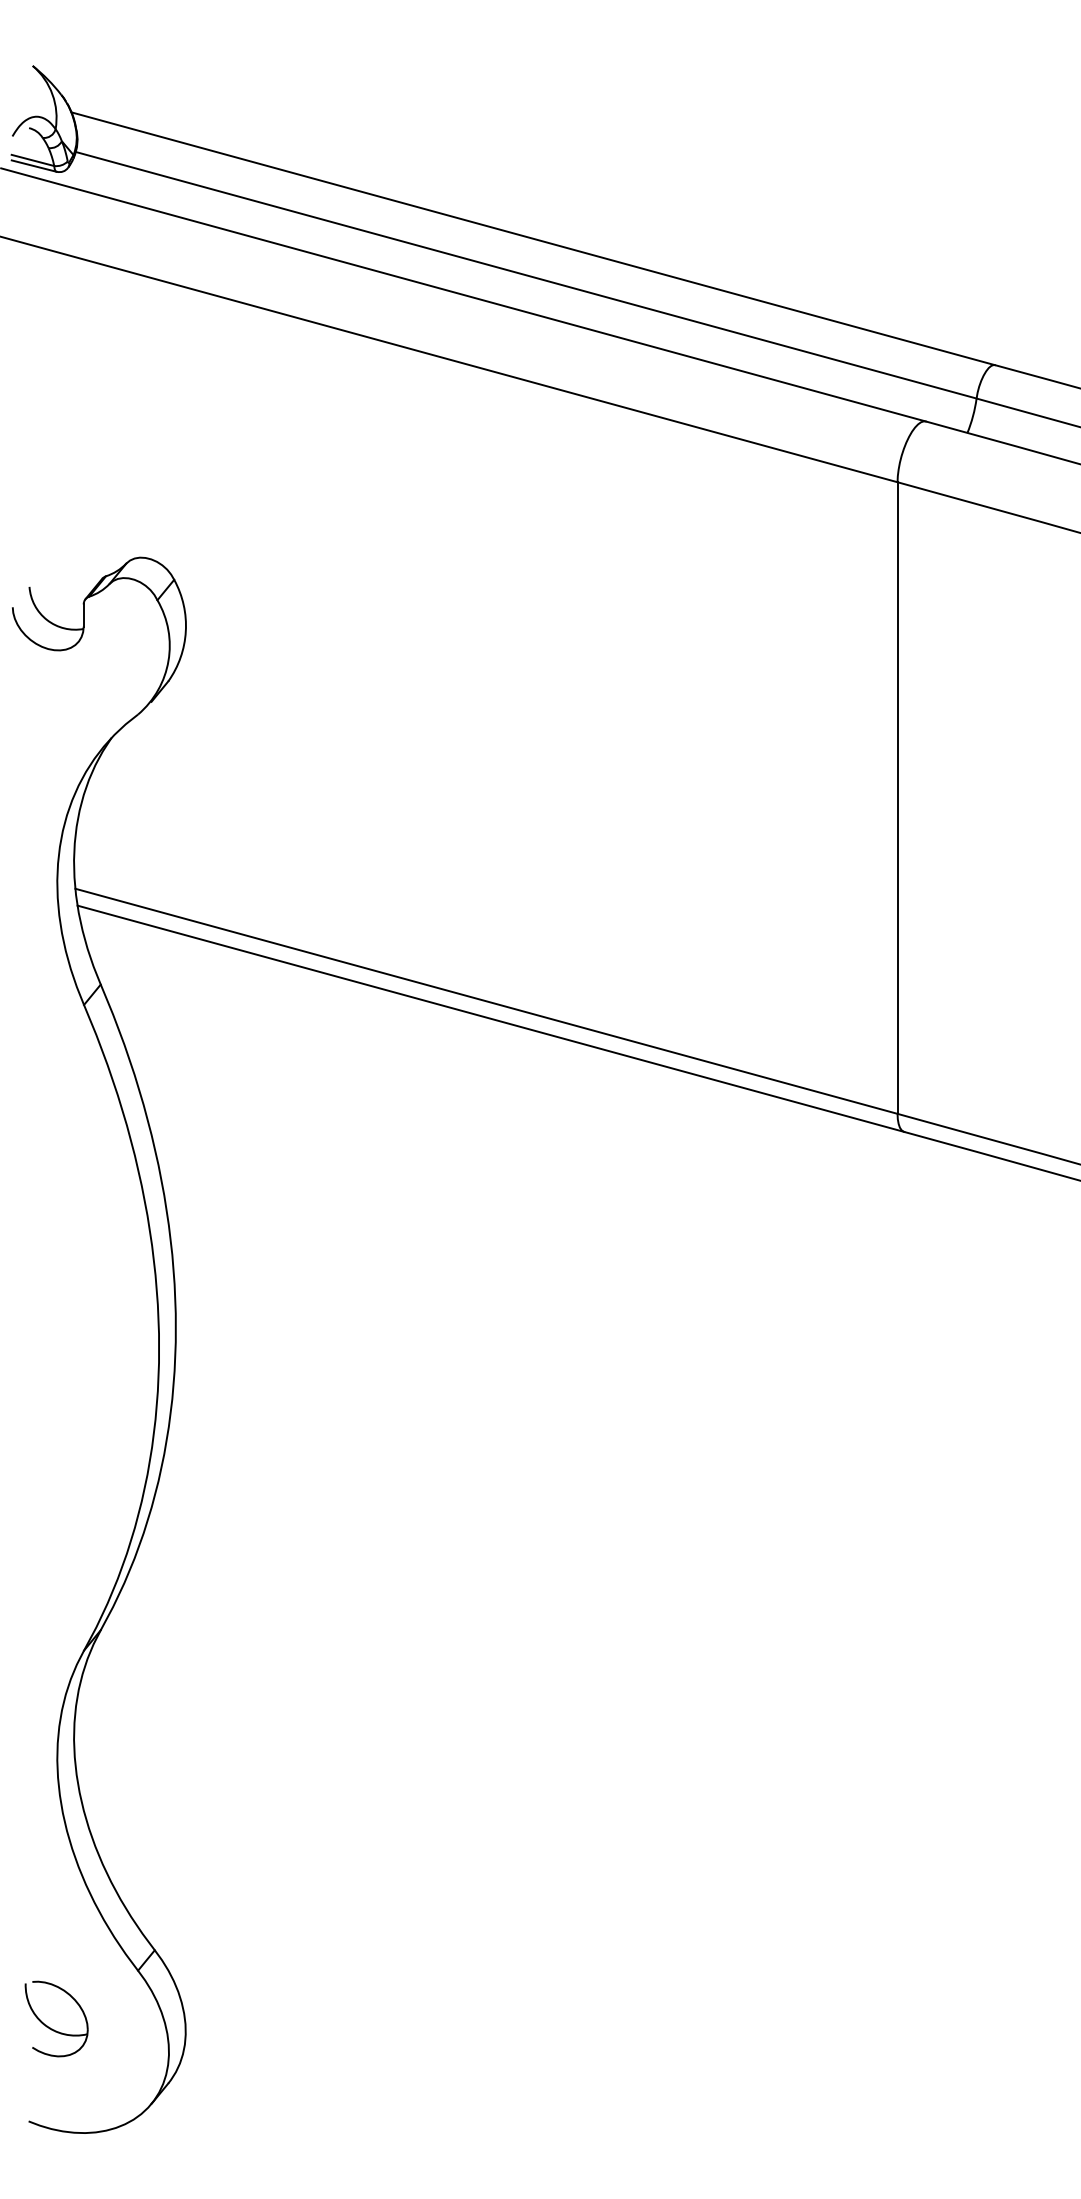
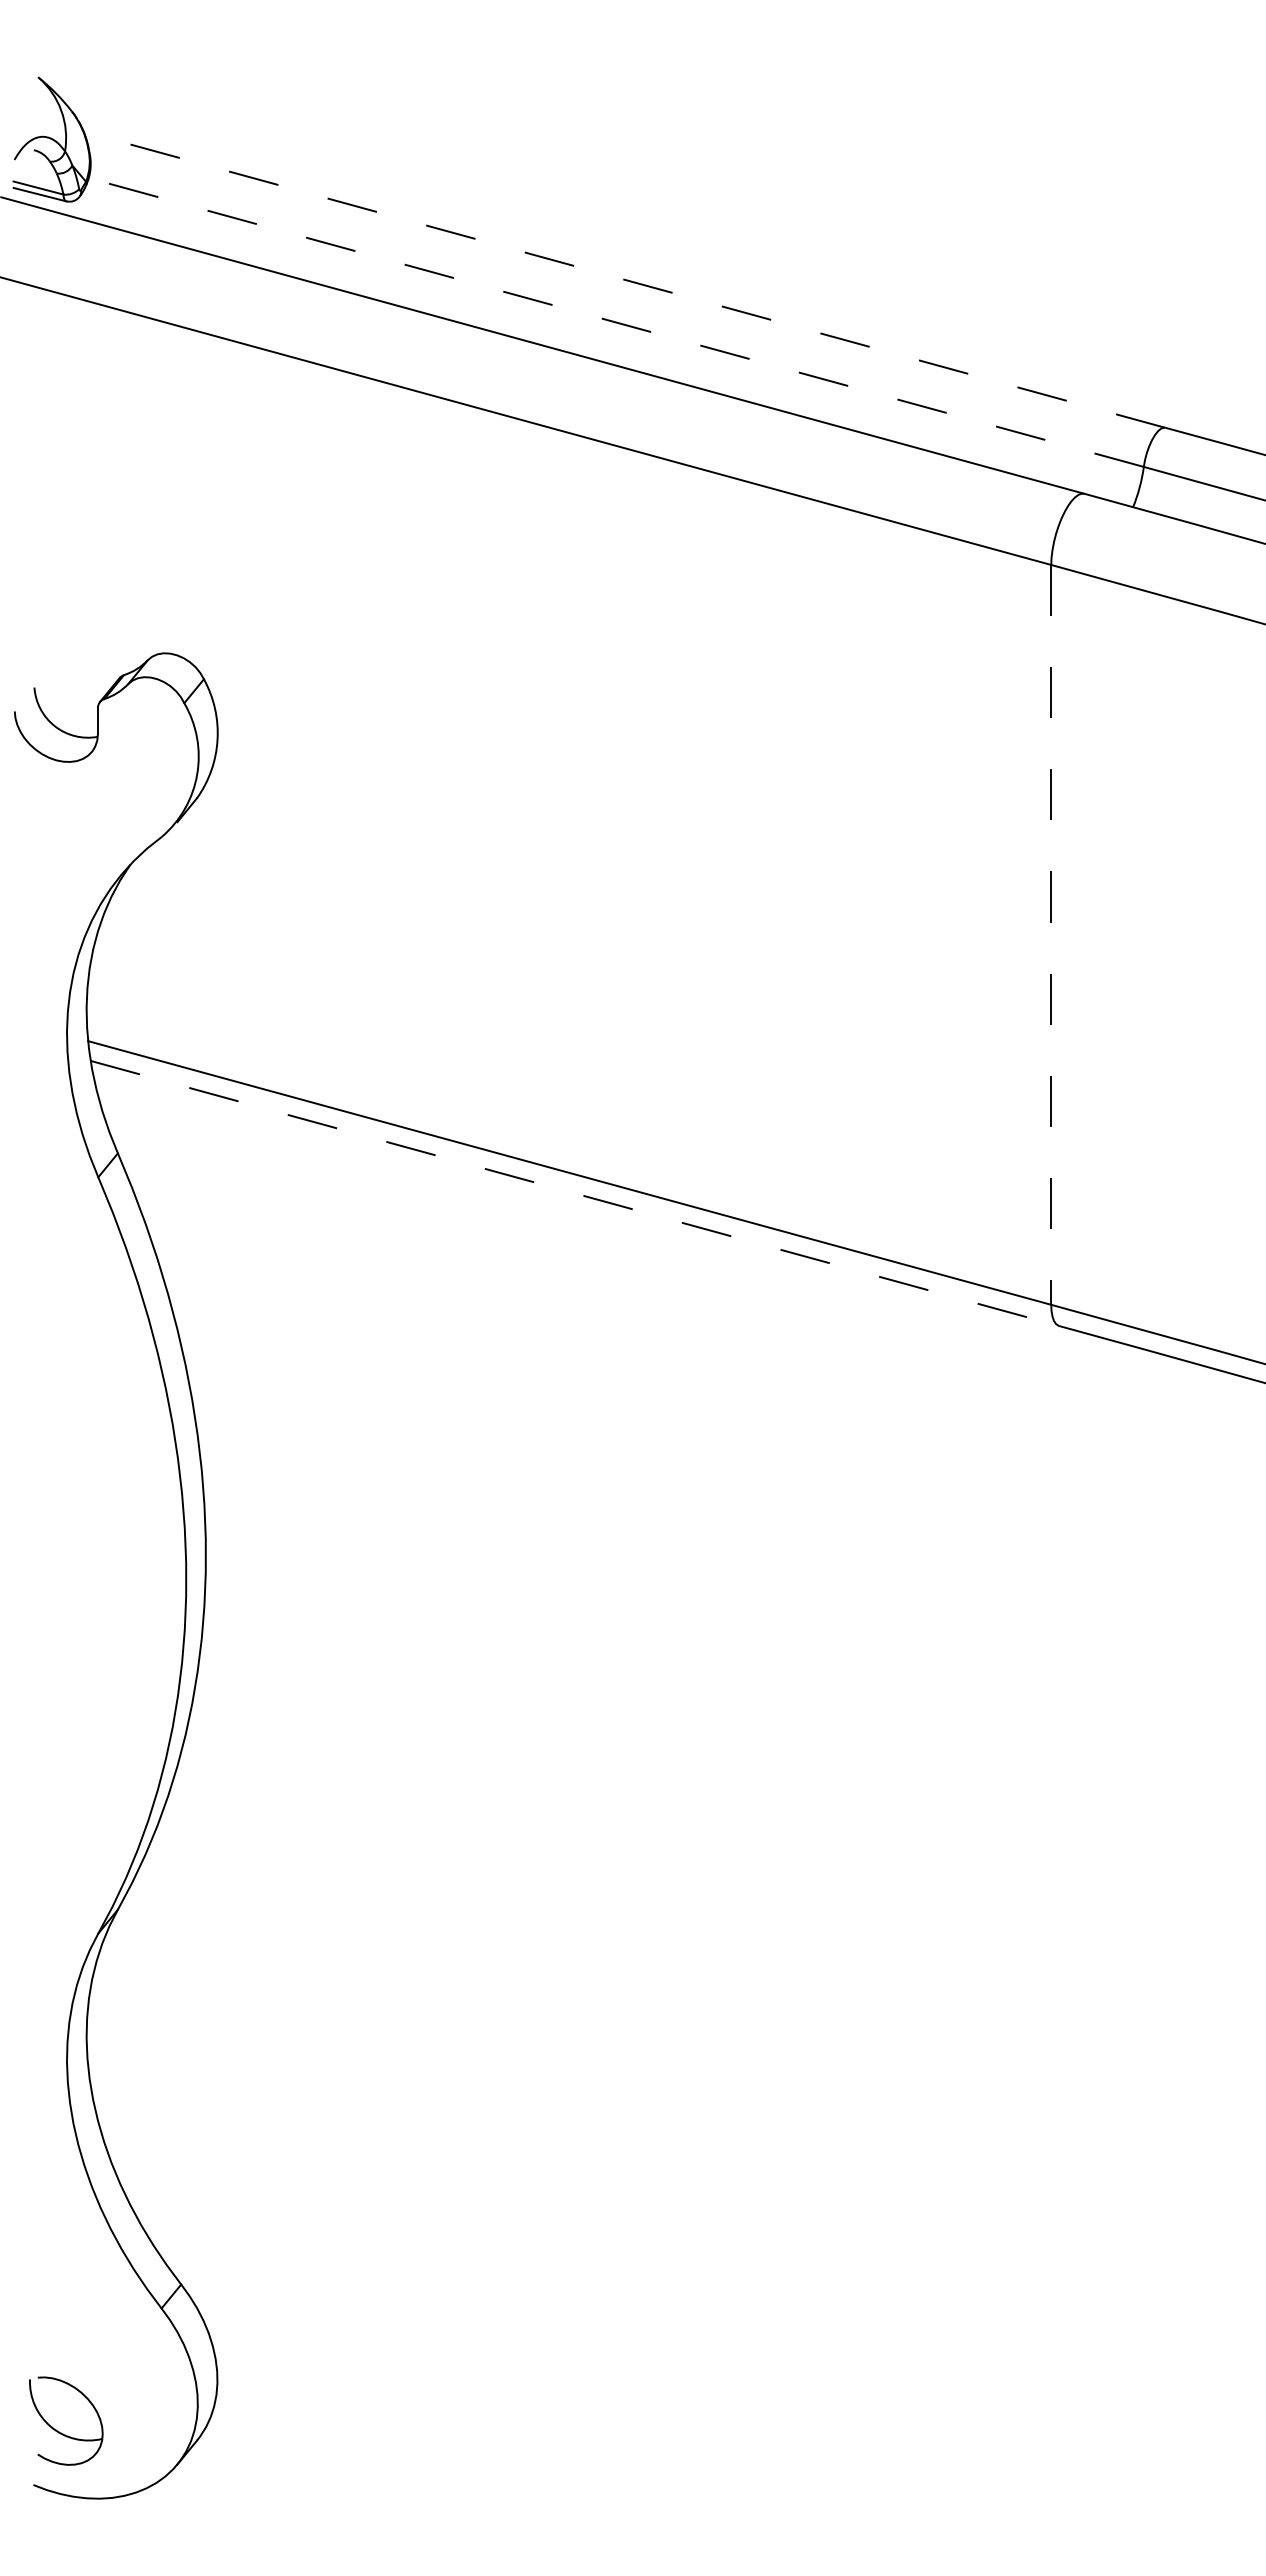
line: (533, 238) -> (624, 279), solid -> dashed
line: (526, 275) -> (616, 322), solid -> dashed
line: (897, 797) -> (1051, 934), solid -> dashed
line: (491, 1018) -> (575, 1193), solid -> dashed
part: (52, 2028) -> (61, 2432), moved

